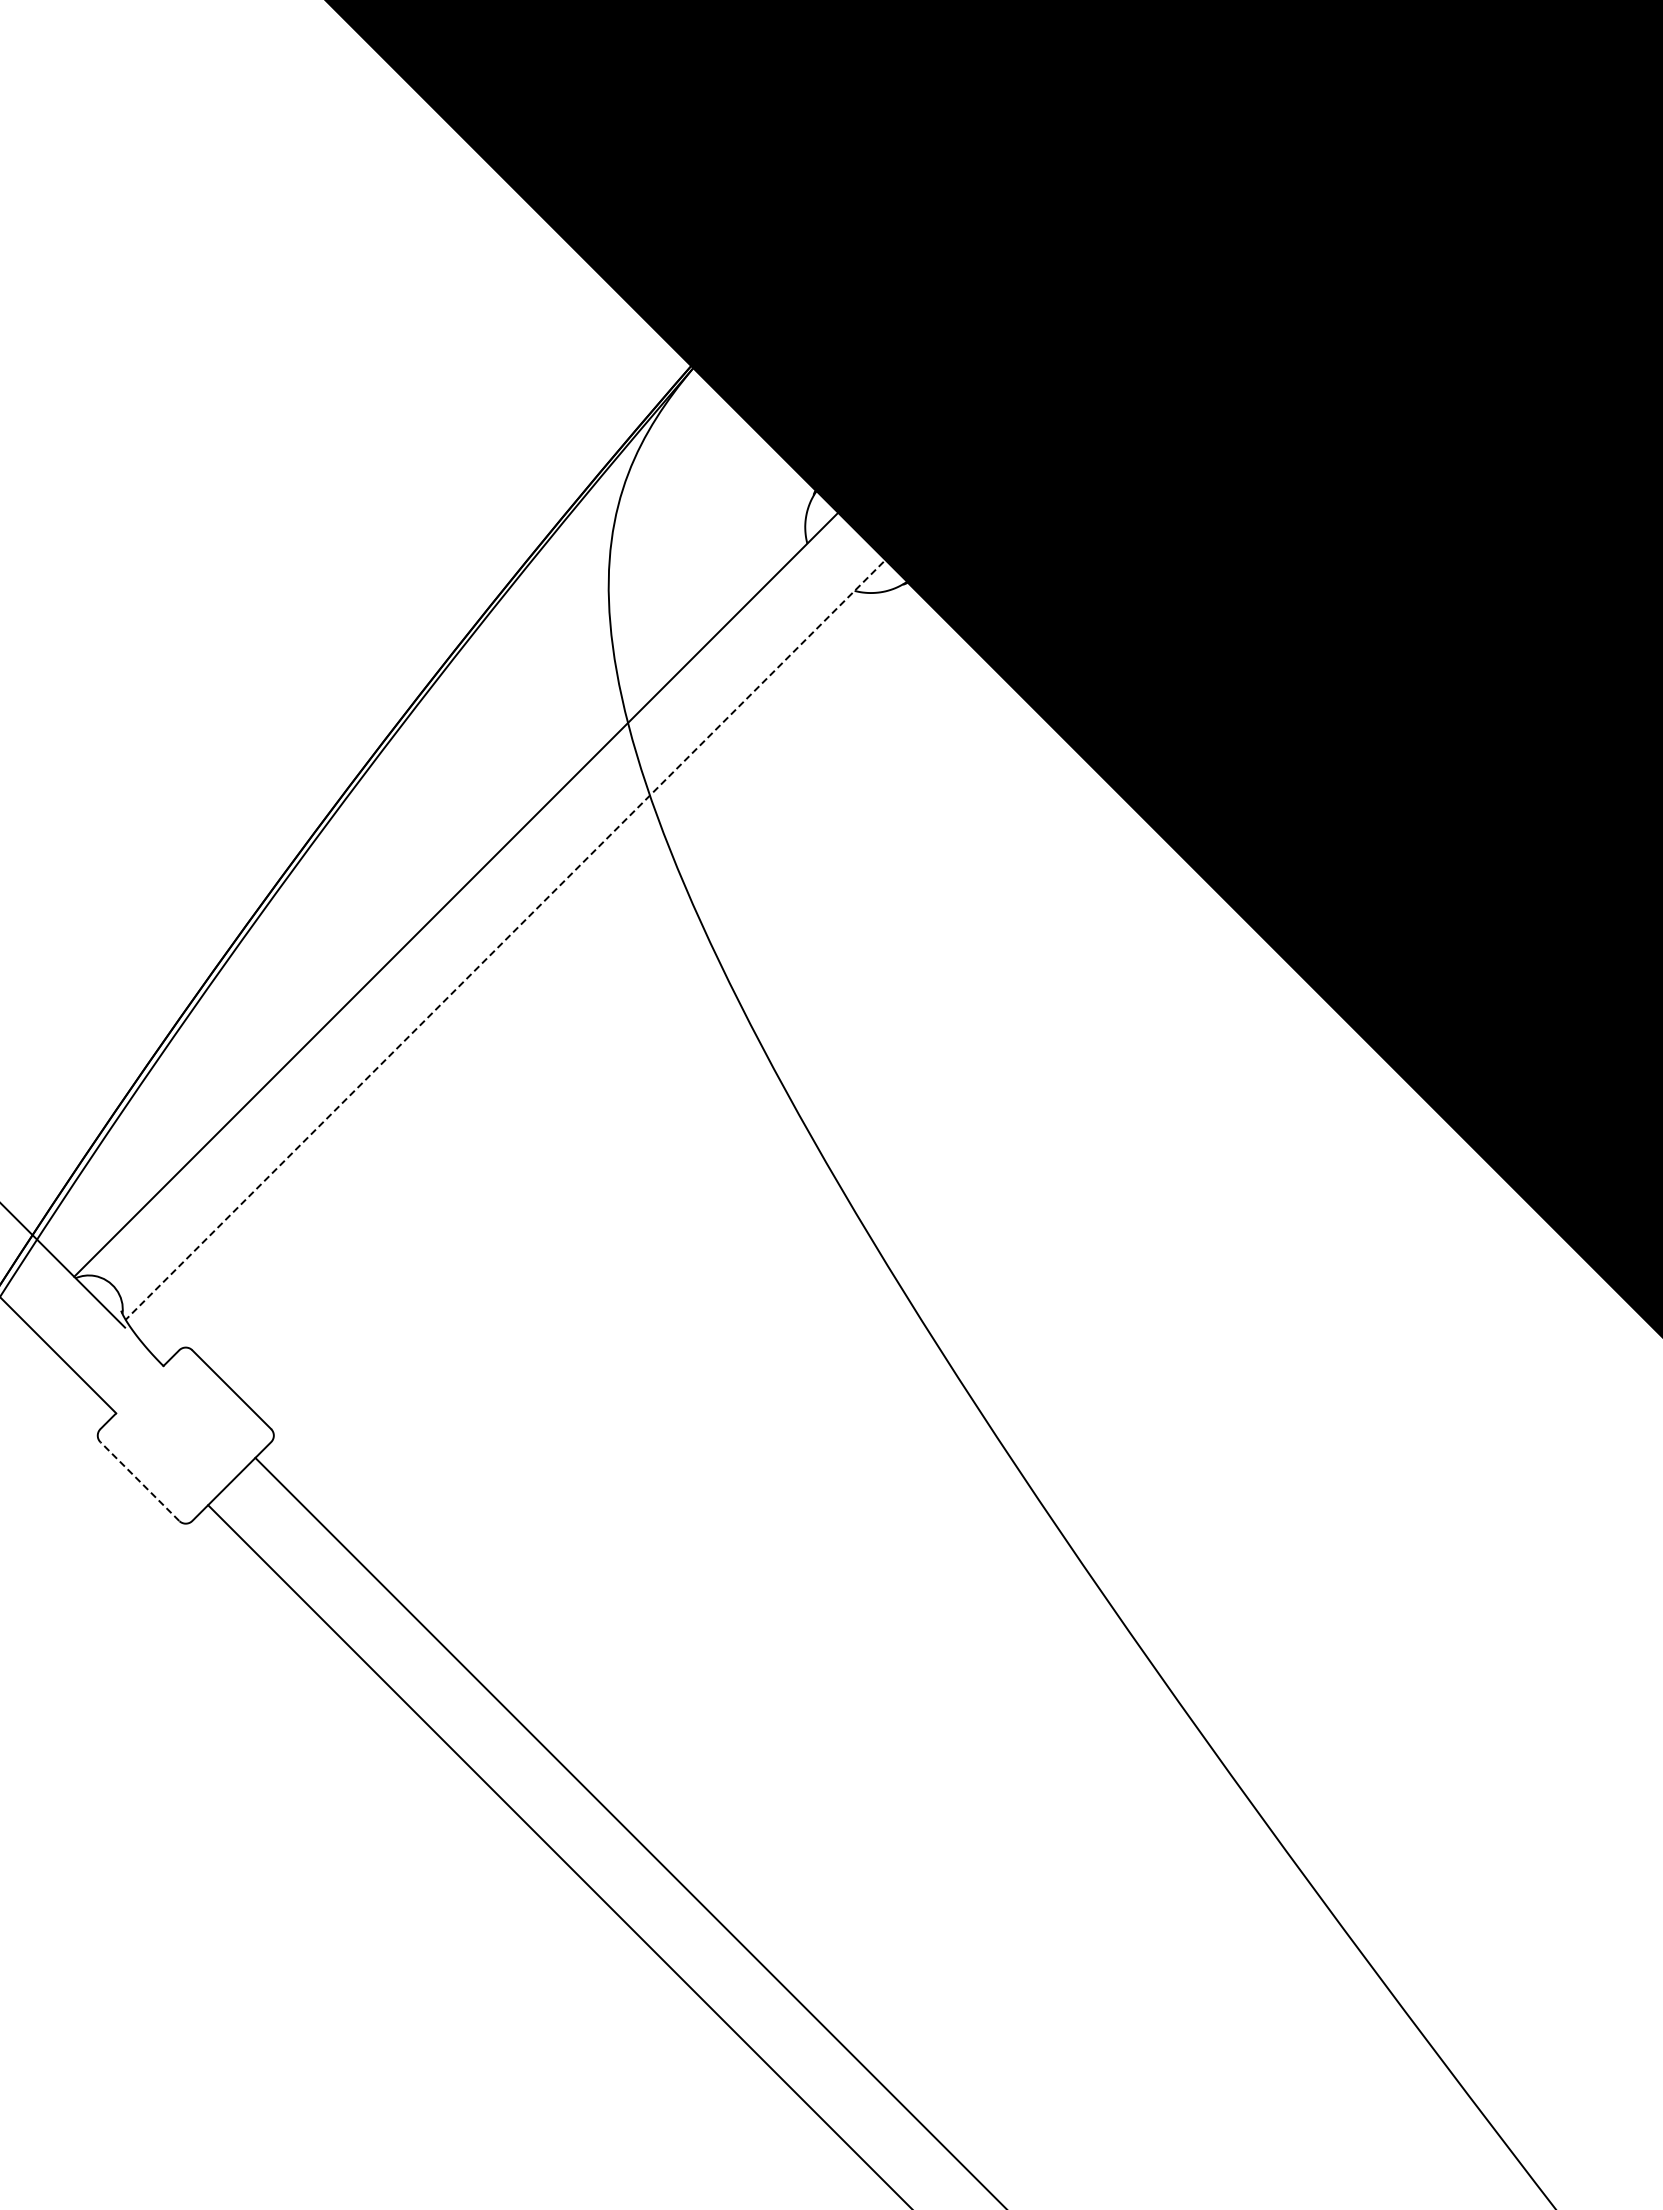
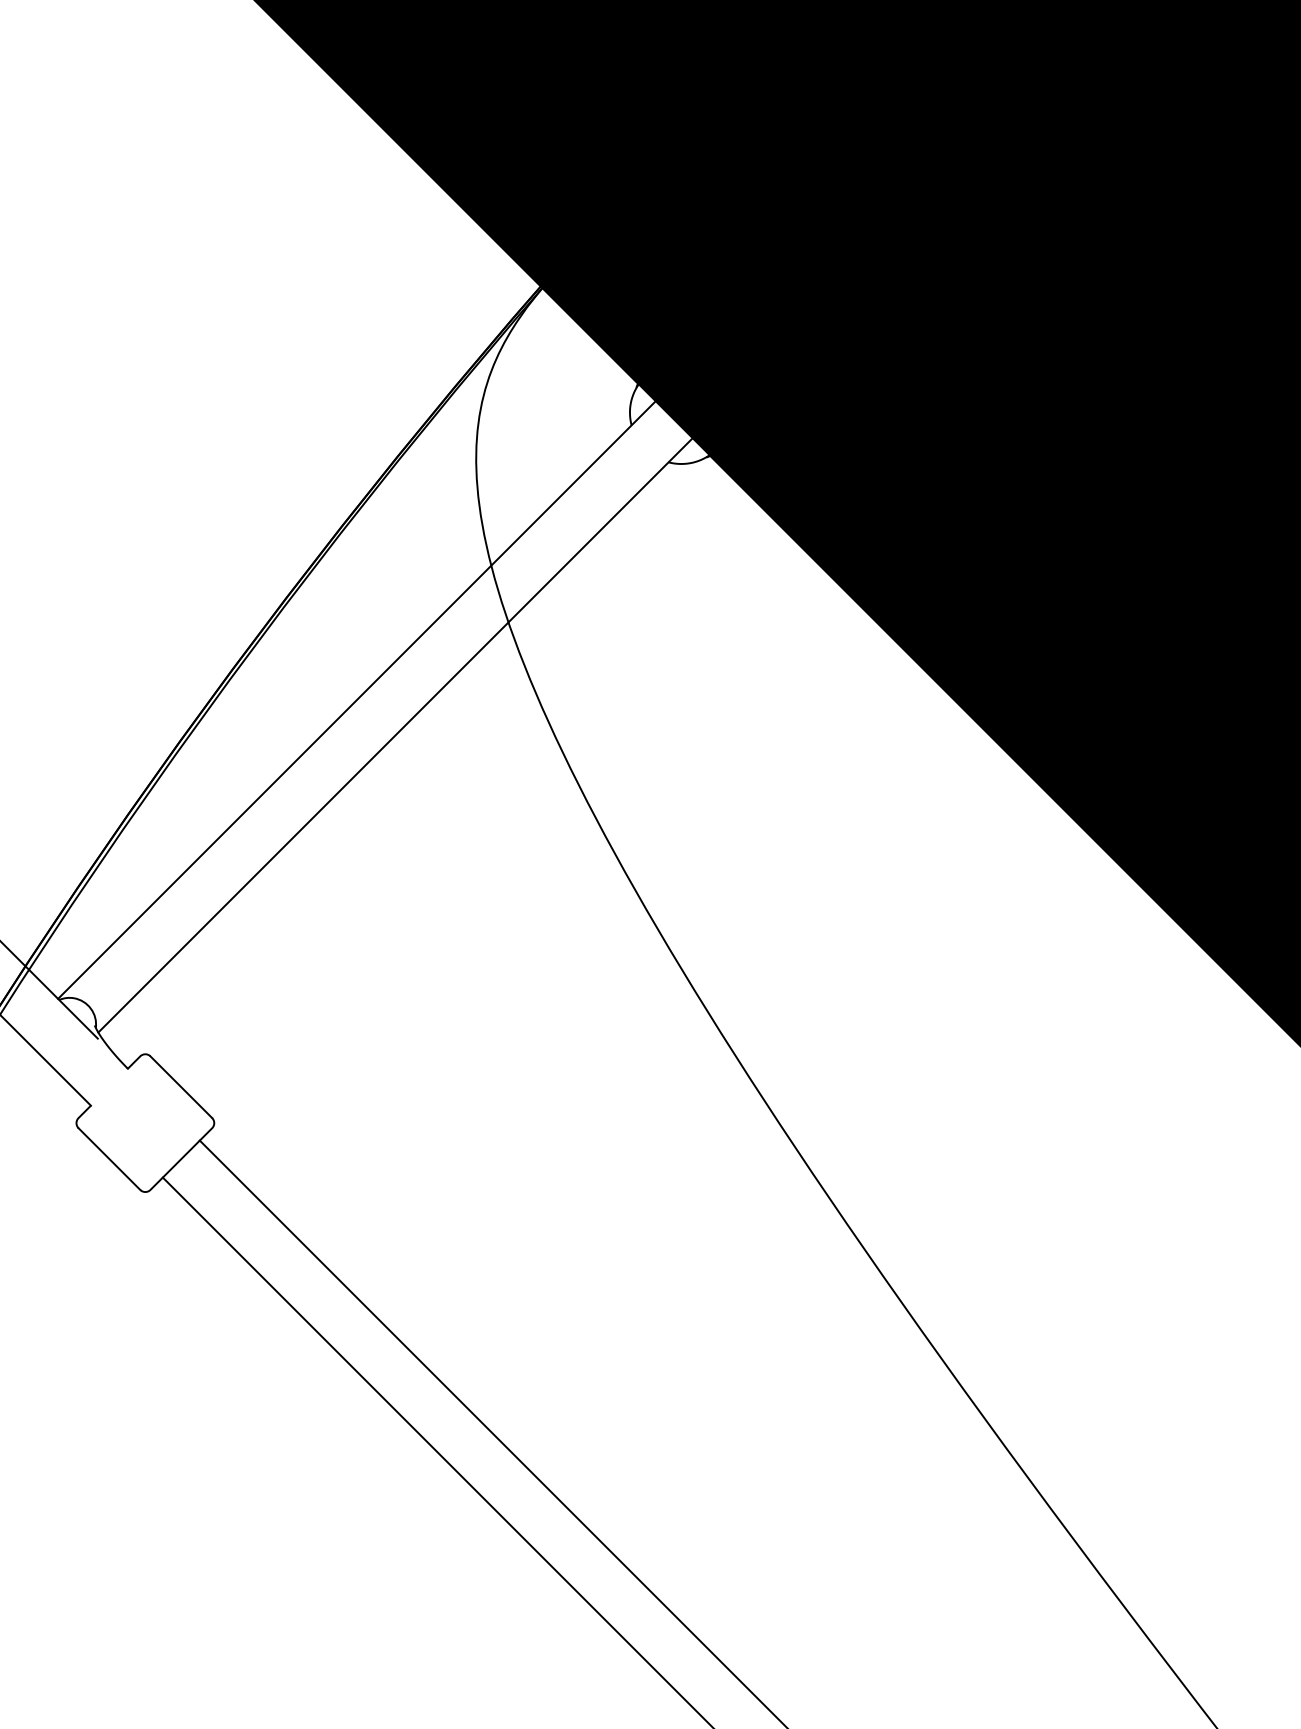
line: (508, 937) -> (397, 733), dashed -> solid
line: (139, 1481) -> (109, 1159), dashed -> solid

